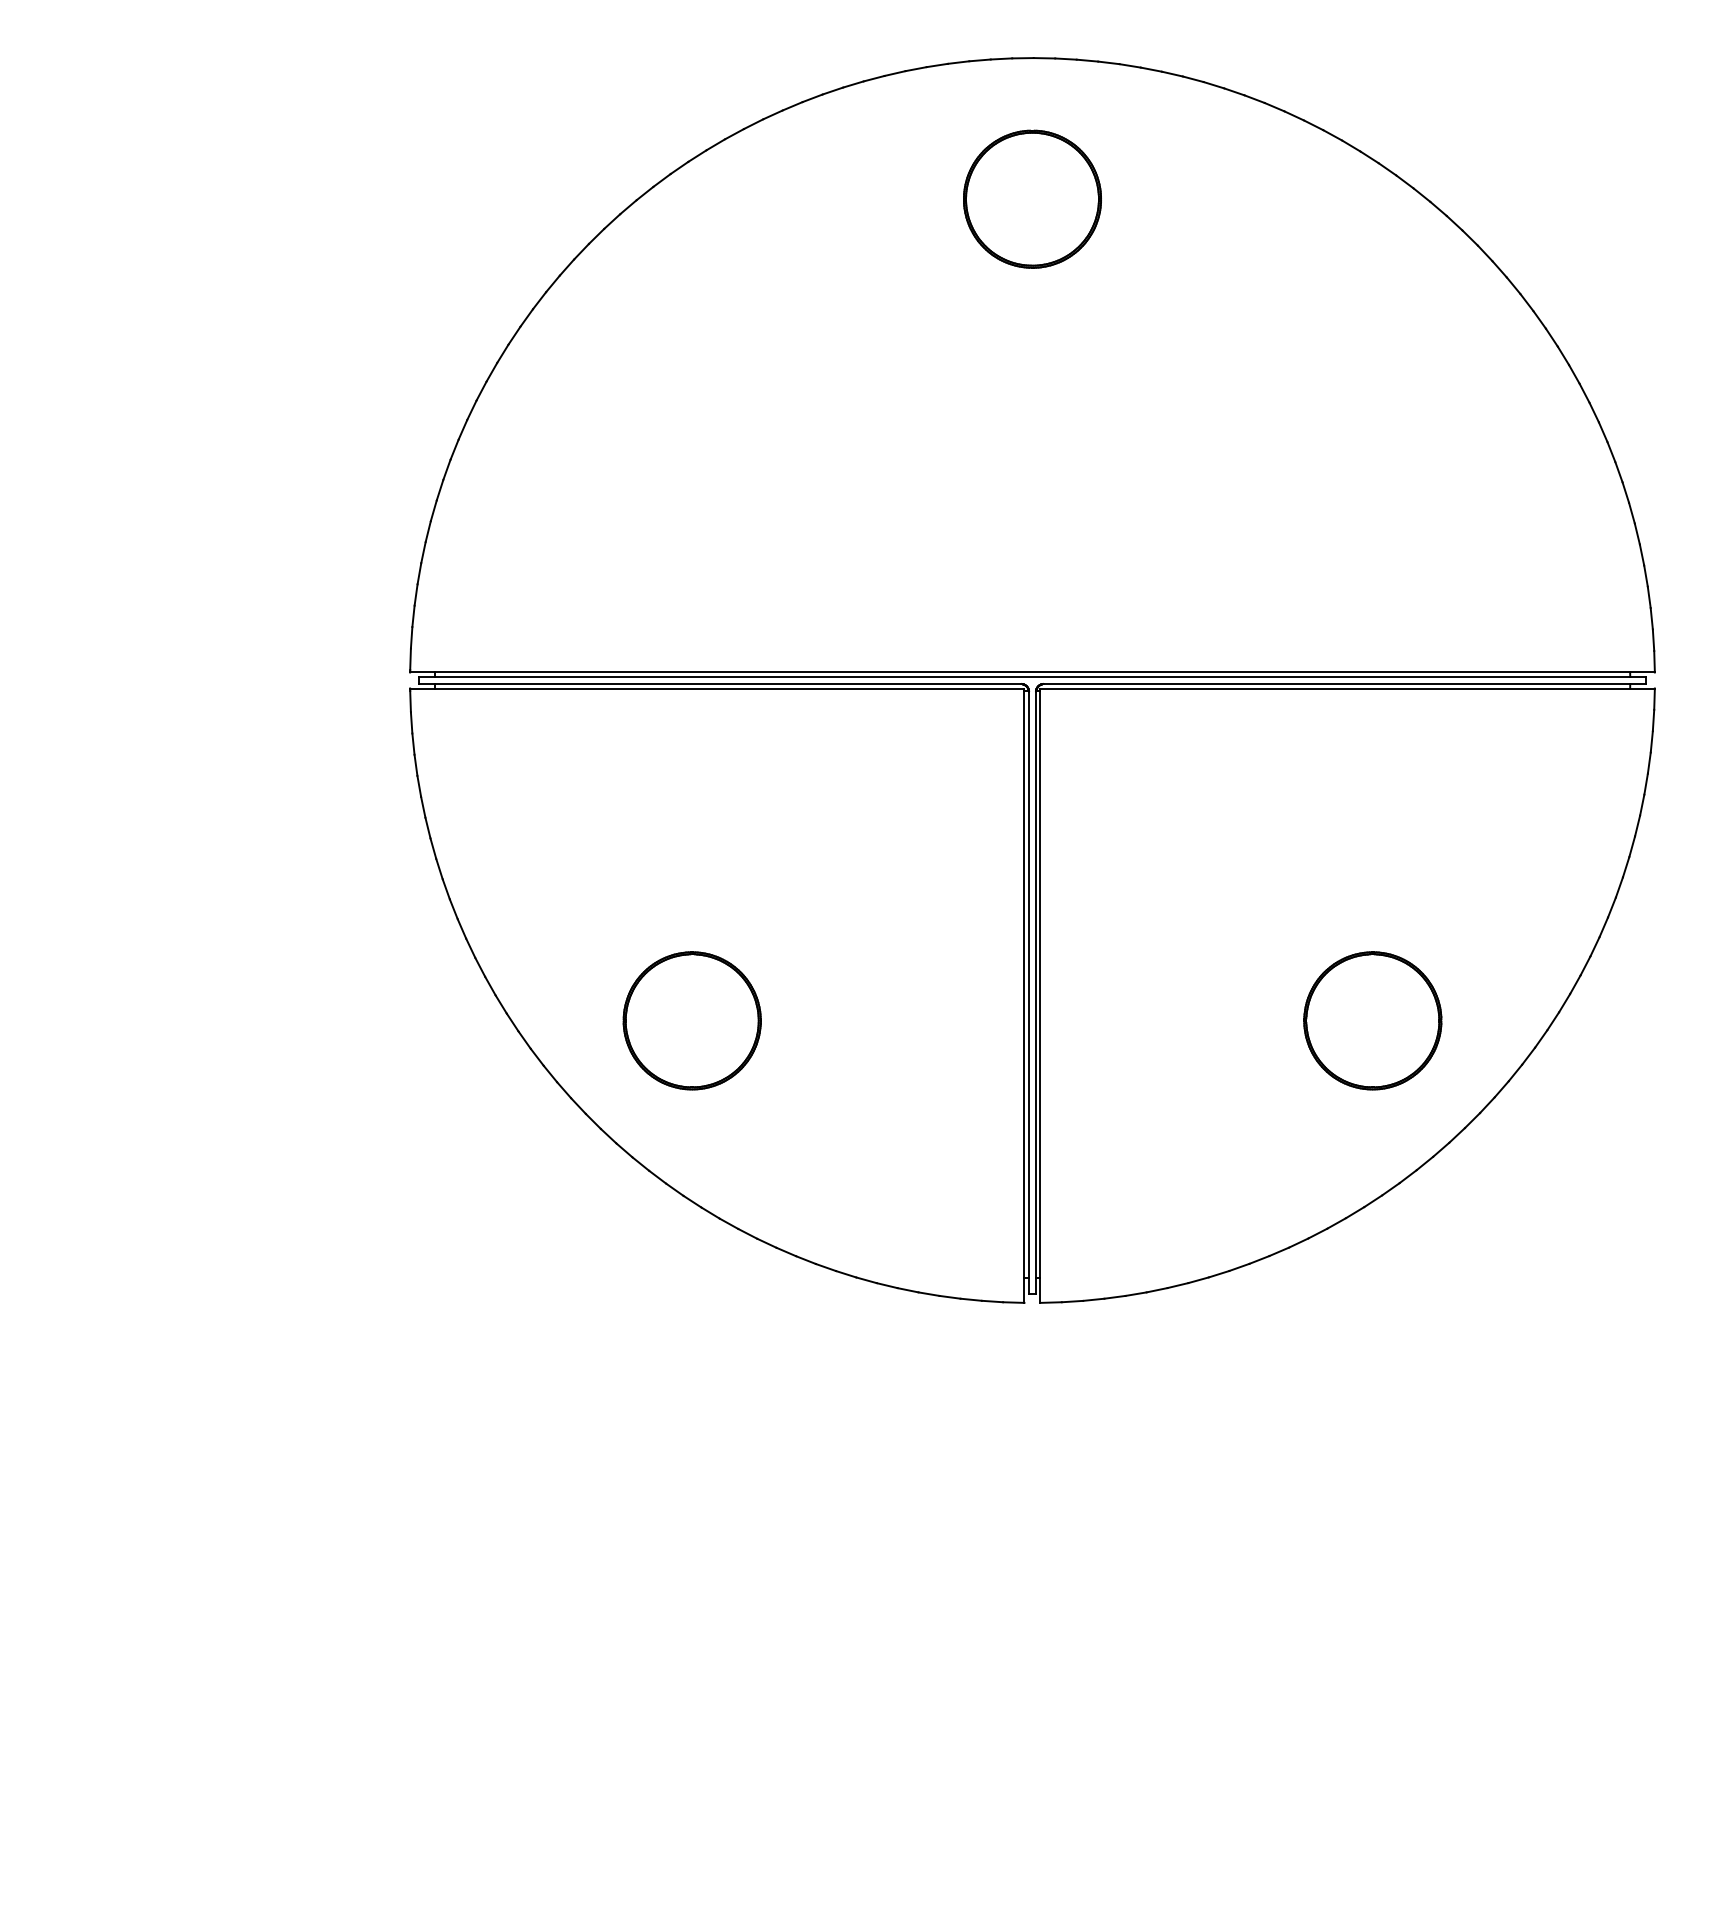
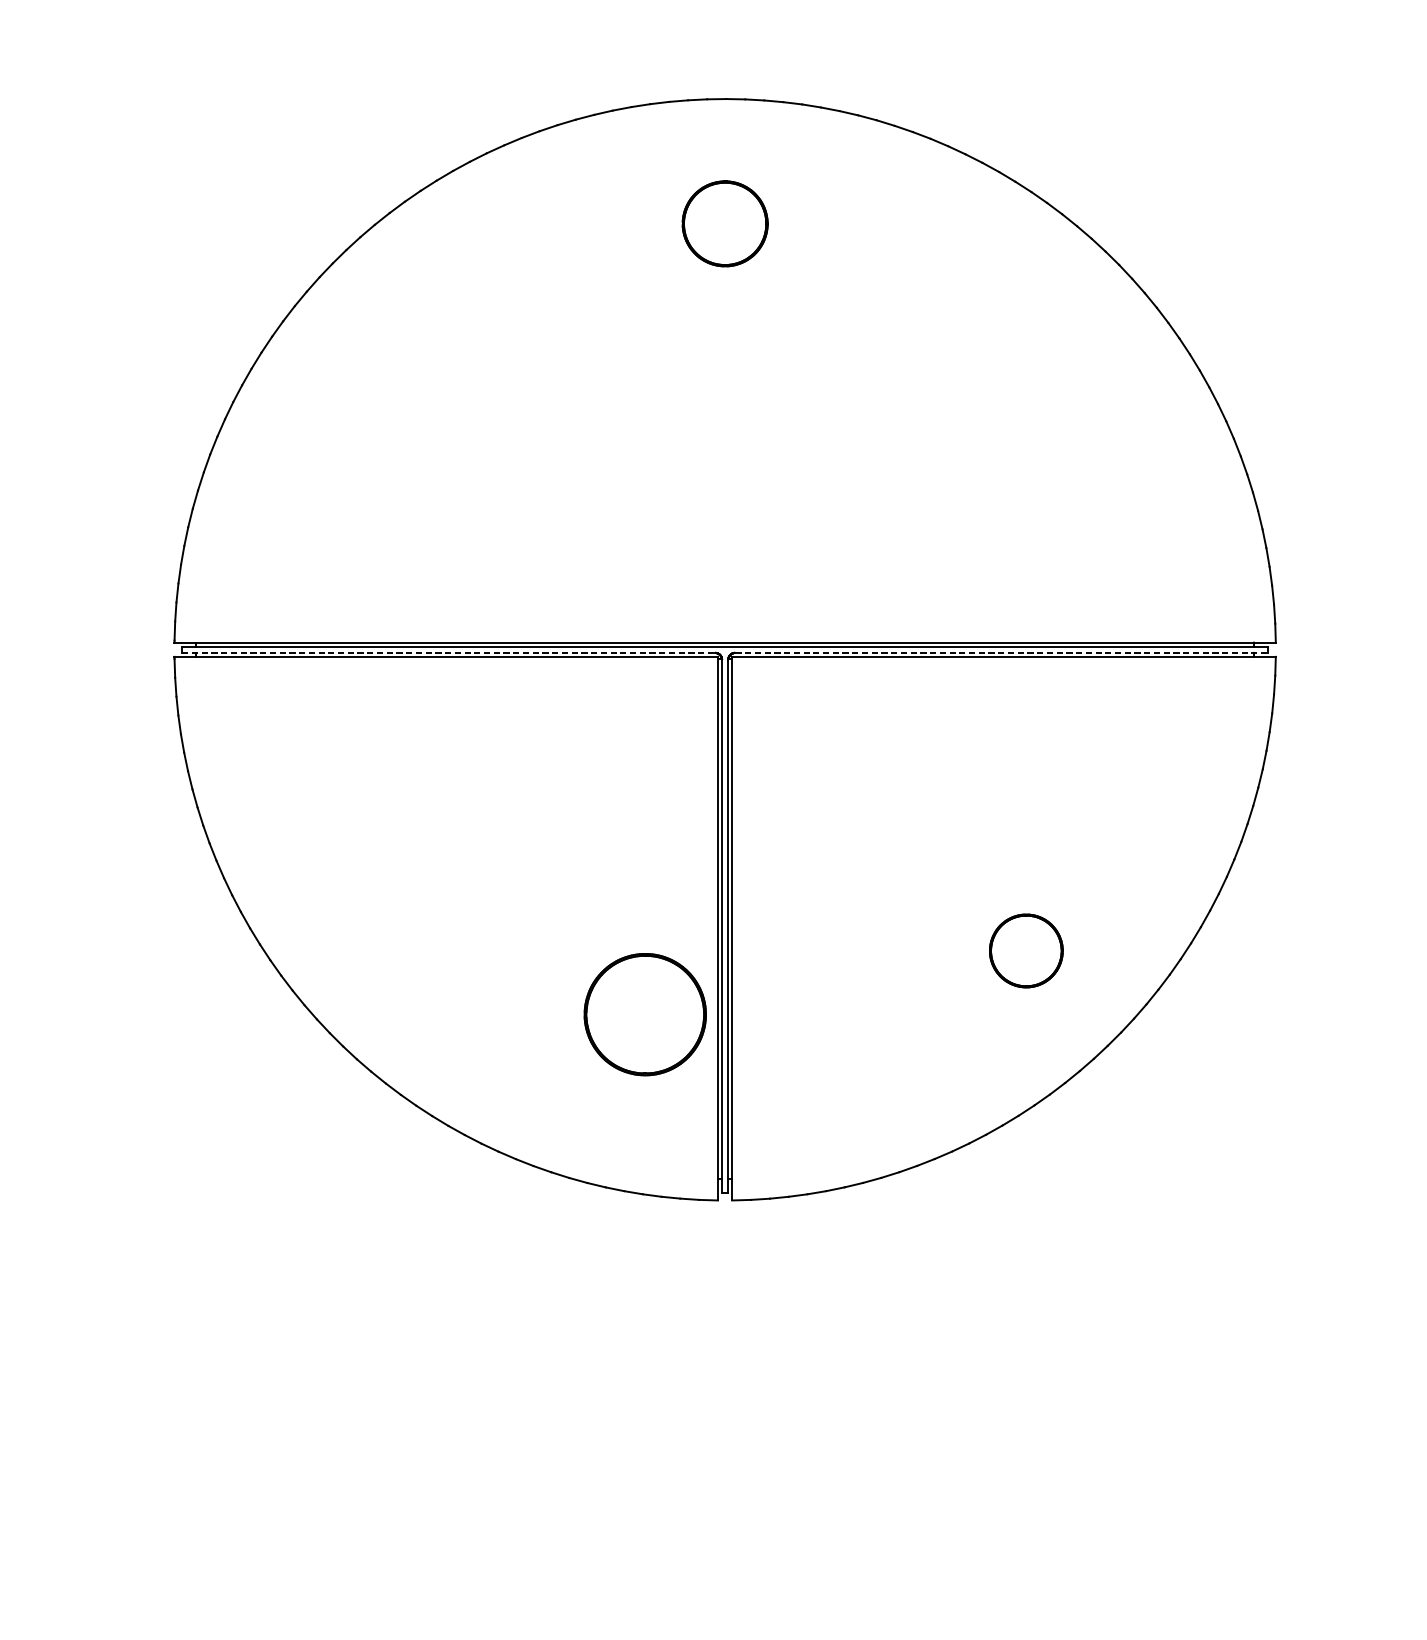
part: (1032, 198) -> (725, 223), size x0.7
line: (720, 684) -> (449, 653), solid -> dashed
line: (1345, 684) -> (1002, 653), solid -> dashed
part: (691, 1020) -> (644, 1014), moved
part: (1372, 1020) -> (1025, 950), size x0.6

